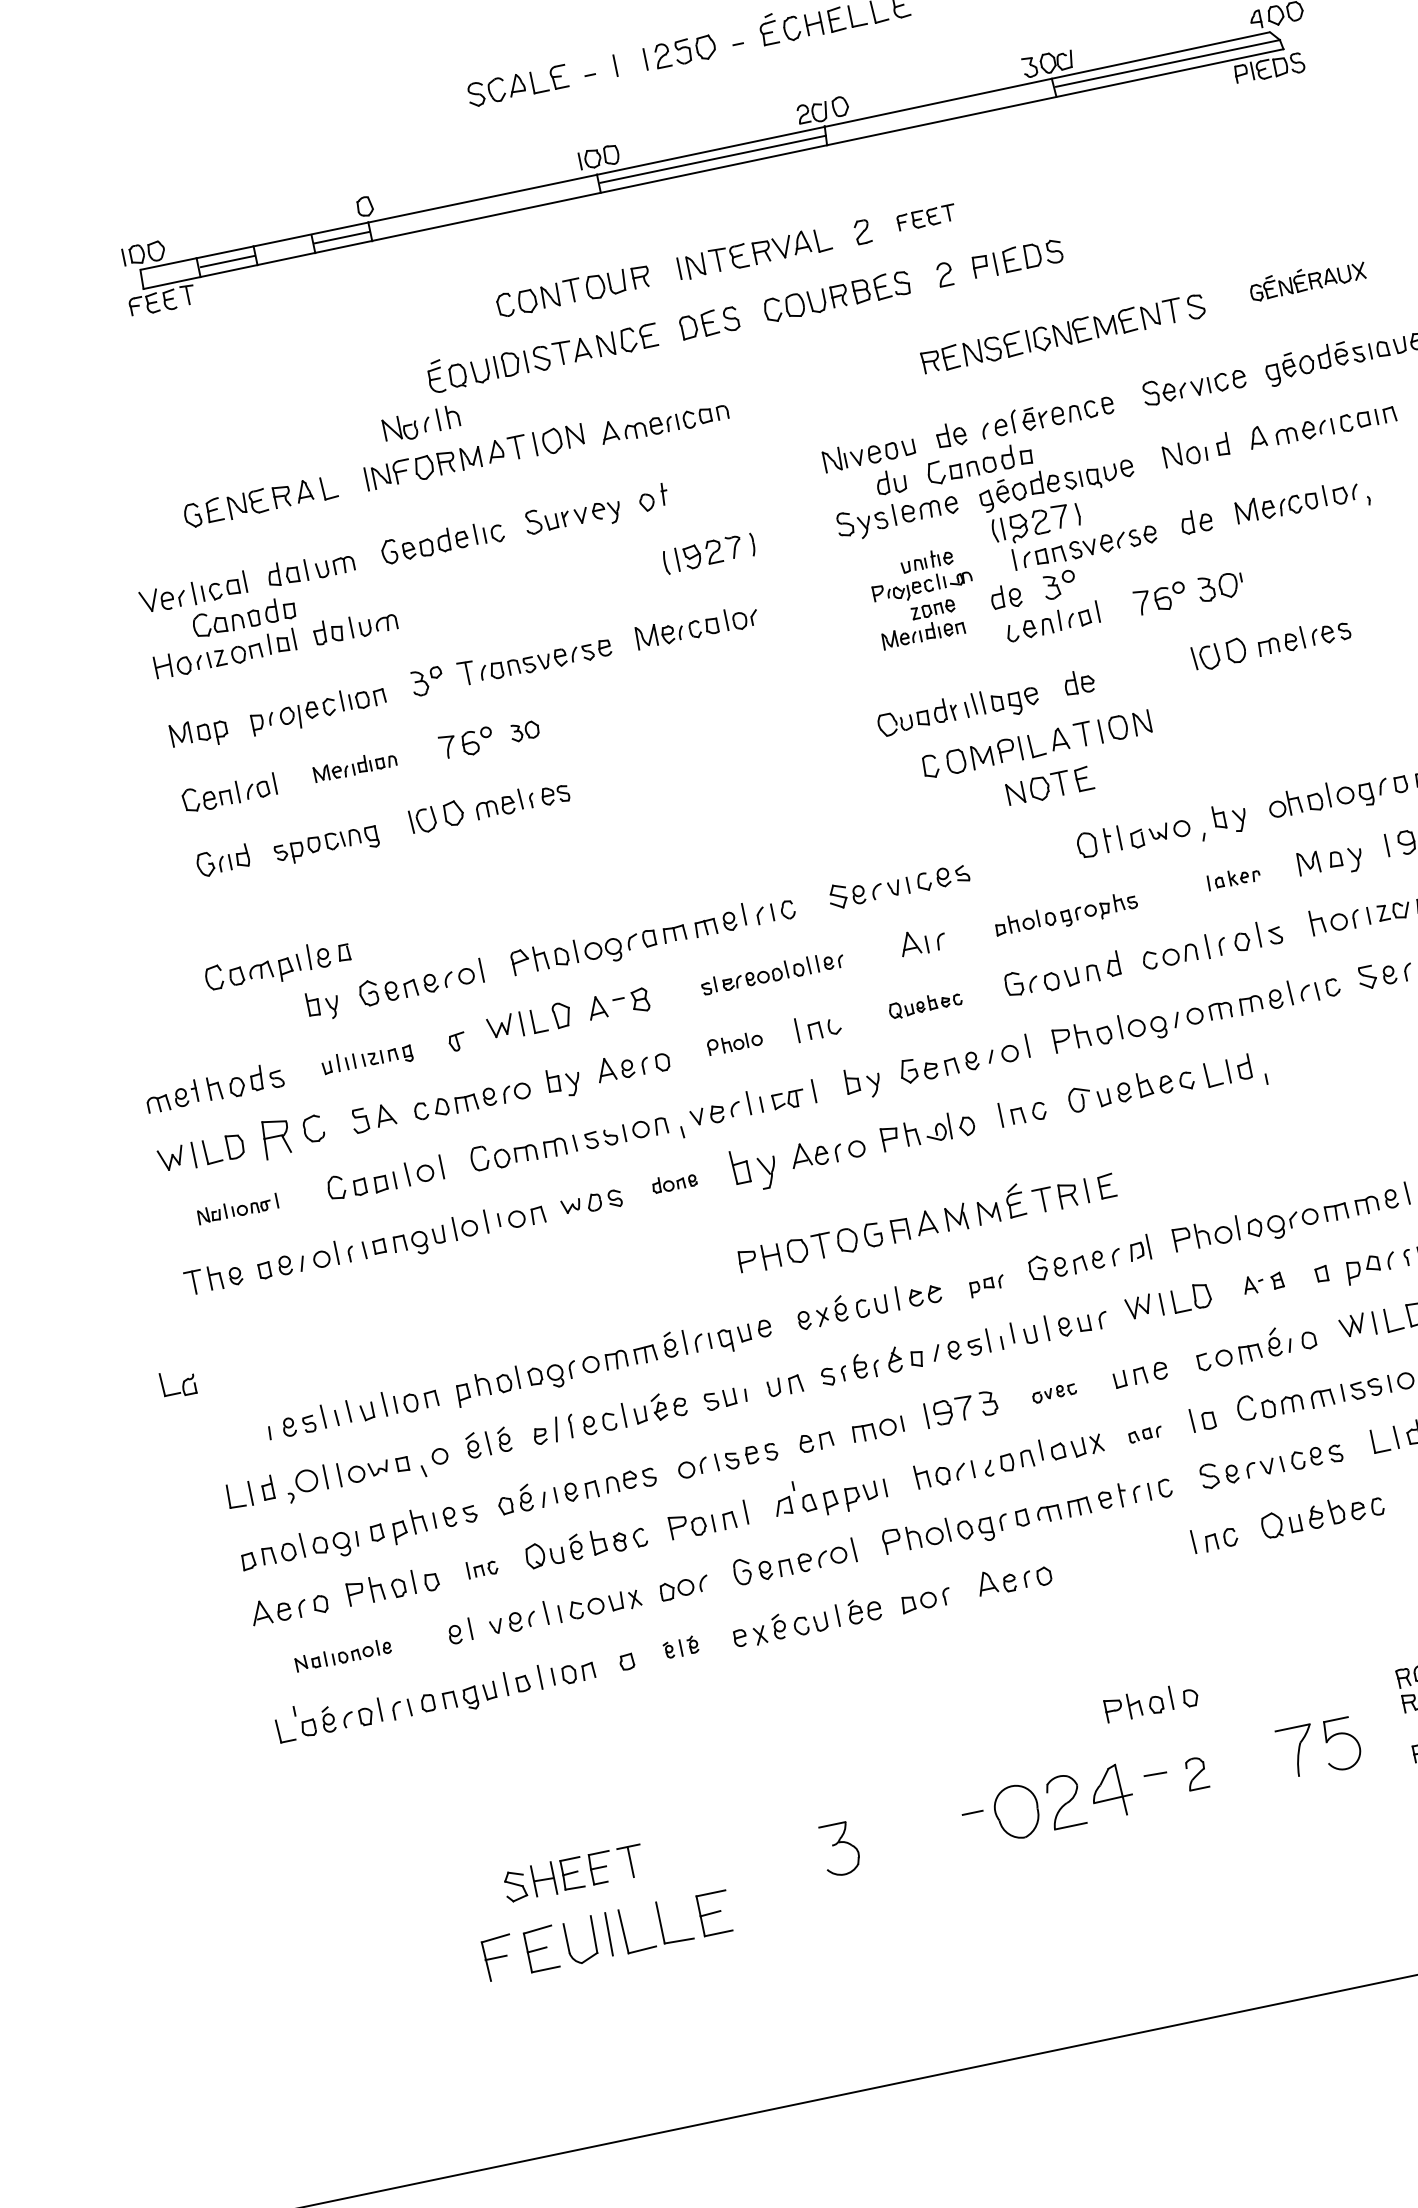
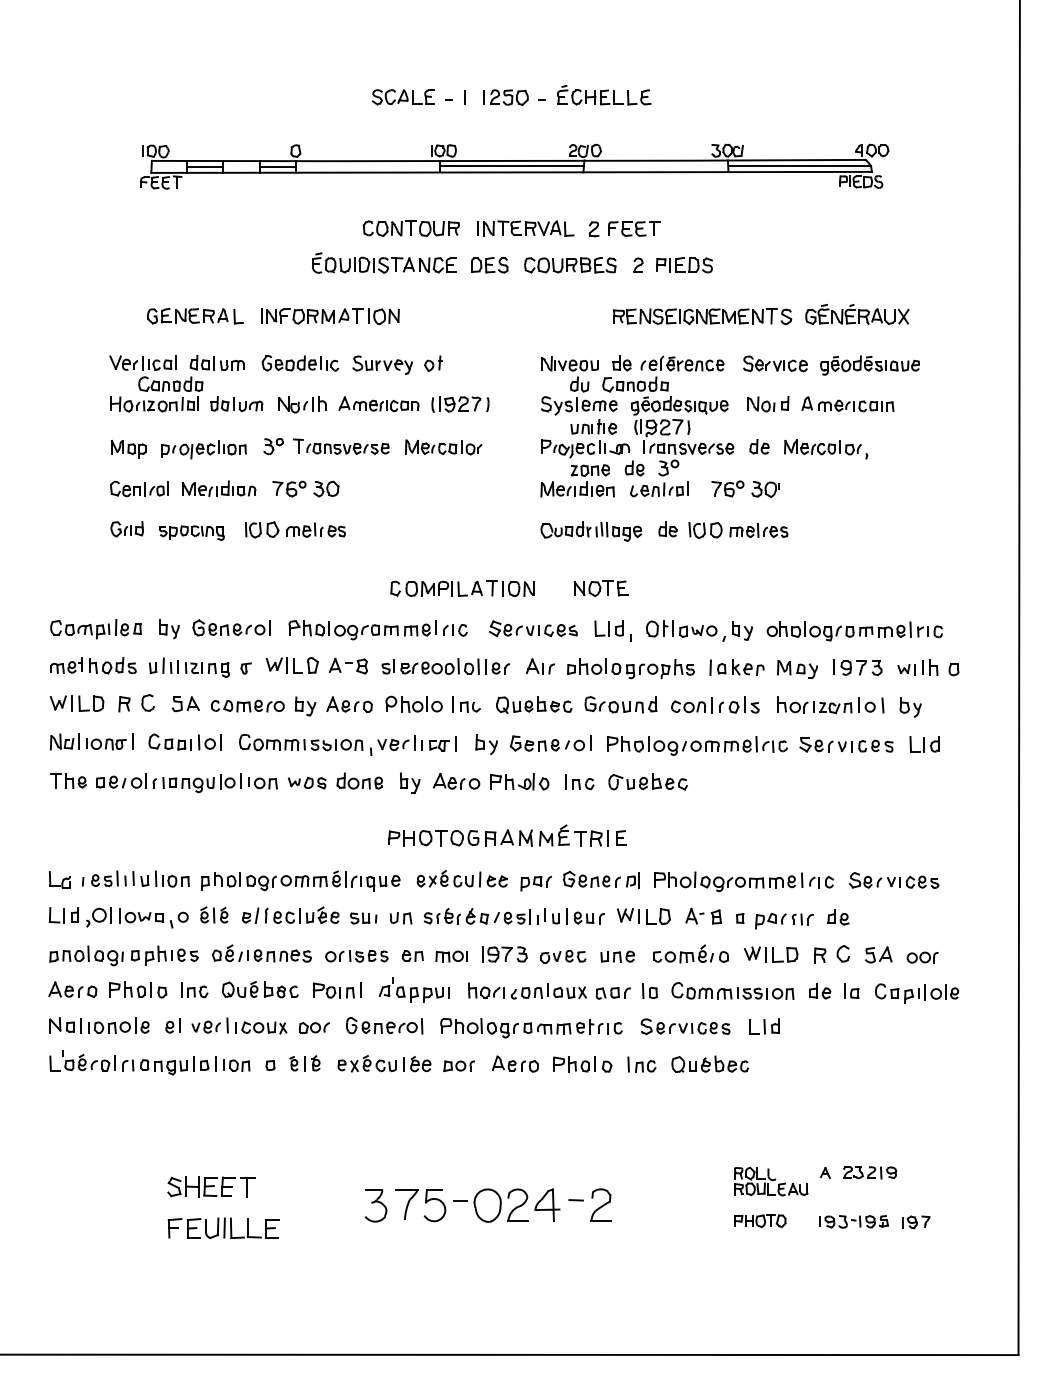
part: (926, 217) -> (634, 228), size x1.43
part: (1307, 279) -> (857, 314), size x1.43
part: (663, 422) -> (378, 404), moved
part: (421, 423) -> (302, 404), moved
part: (924, 597) -> (585, 458), size x1.43
part: (1271, 643) -> (738, 530), moved
part: (525, 730) -> (326, 488), size x1.43
part: (1036, 744) -> (462, 588), moved
part: (354, 766) -> (218, 488), size x1.43
part: (1048, 786) -> (600, 588), moved
part: (1232, 878) -> (736, 667), size x1.67
part: (1065, 914) -> (630, 668), size x1.43
part: (277, 967) -> (95, 629), moved
part: (772, 972) -> (445, 666), size x1.43
part: (925, 1005) -> (534, 705), size x1.67
part: (733, 1041) -> (413, 703), size x1.67
part: (367, 1059) -> (189, 667), size x1.43
part: (1233, 1072) -> (612, 630), moved
part: (276, 1139) -> (124, 704), size x0.62
part: (755, 1167) -> (410, 782), size x0.71
part: (673, 1181) -> (359, 780), size x1.67
part: (236, 1208) -> (91, 741), size x1.67
part: (1263, 1283) -> (703, 916), size x1.43
part: (986, 1286) -> (535, 883), size x1.43
part: (177, 1382) -> (59, 879), moved
part: (1054, 1392) -> (563, 956), size x1.67
part: (1144, 1435) -> (612, 993), size x1.67
part: (482, 1568) -> (194, 990), size x1.43
part: (680, 1647) -> (304, 1063), size x1.43
part: (343, 1655) -> (99, 1025), size x1.67
part: (1150, 1702) -> (582, 1064), moved
part: (1319, 1748) -> (420, 1205), moved
part: (1195, 1772) -> (600, 1204), size x1.67
part: (606, 1933) -> (223, 1227), size x0.71

